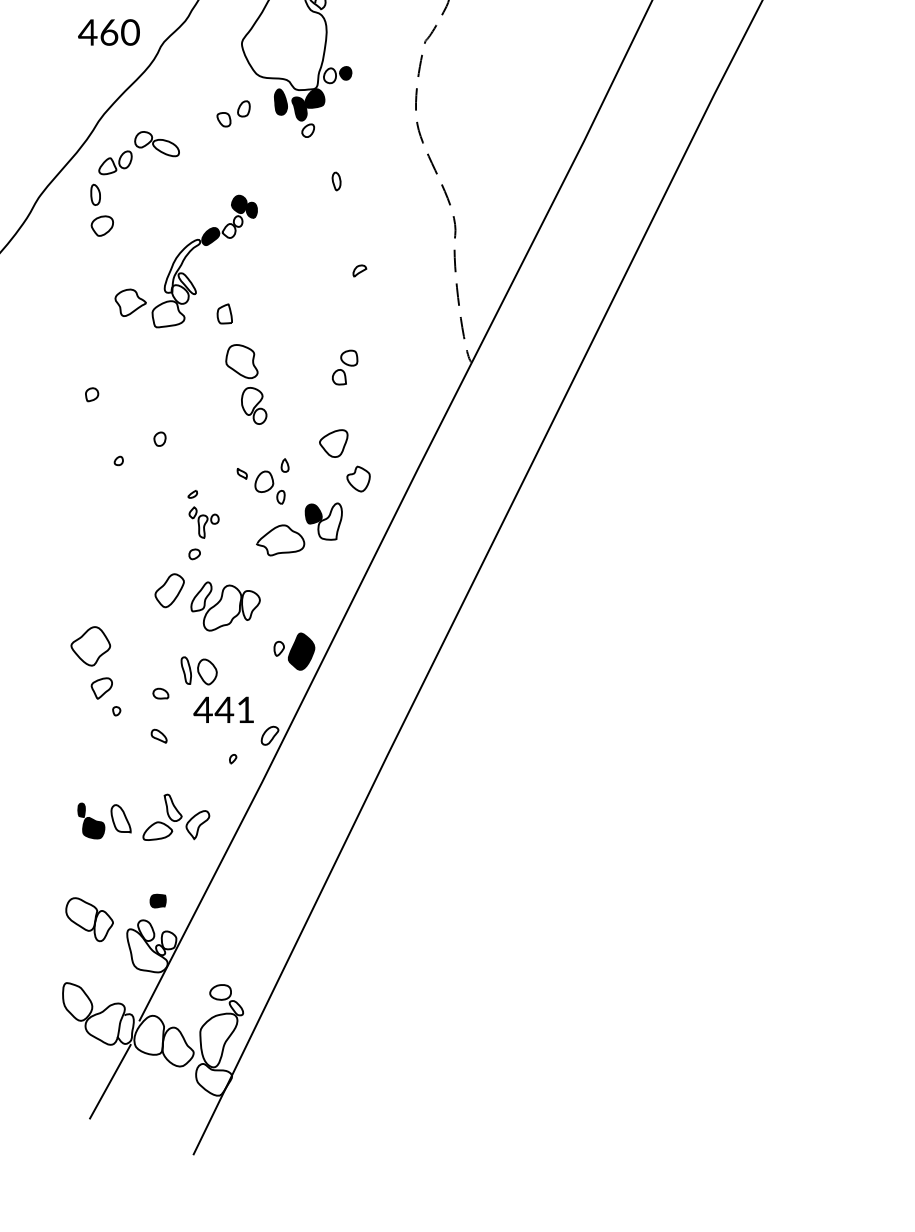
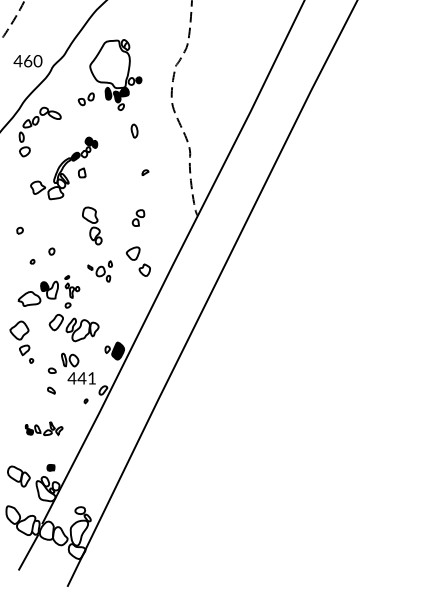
part: (336, 180) -> (134, 130), size x1.6
part: (225, 312) -> (82, 172), moved
part: (298, 528) -> (37, 293), moved
part: (95, 669) -> (21, 341), moved
part: (142, 817) -> (43, 428), size x0.6

